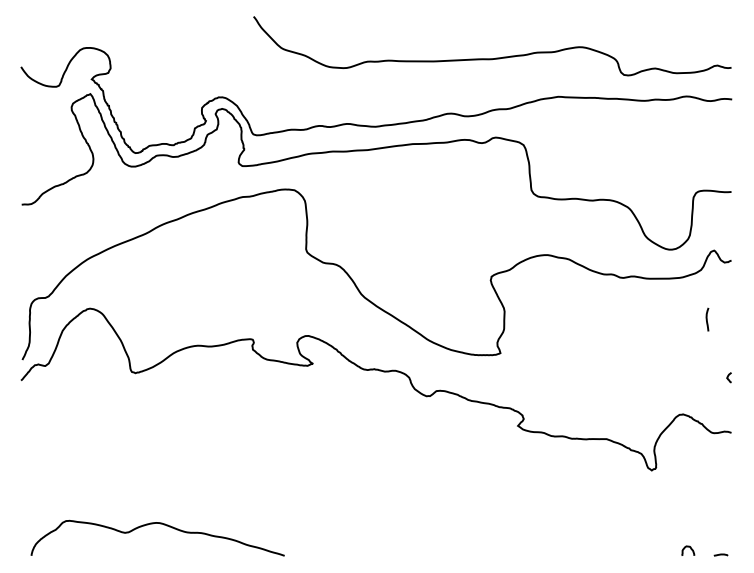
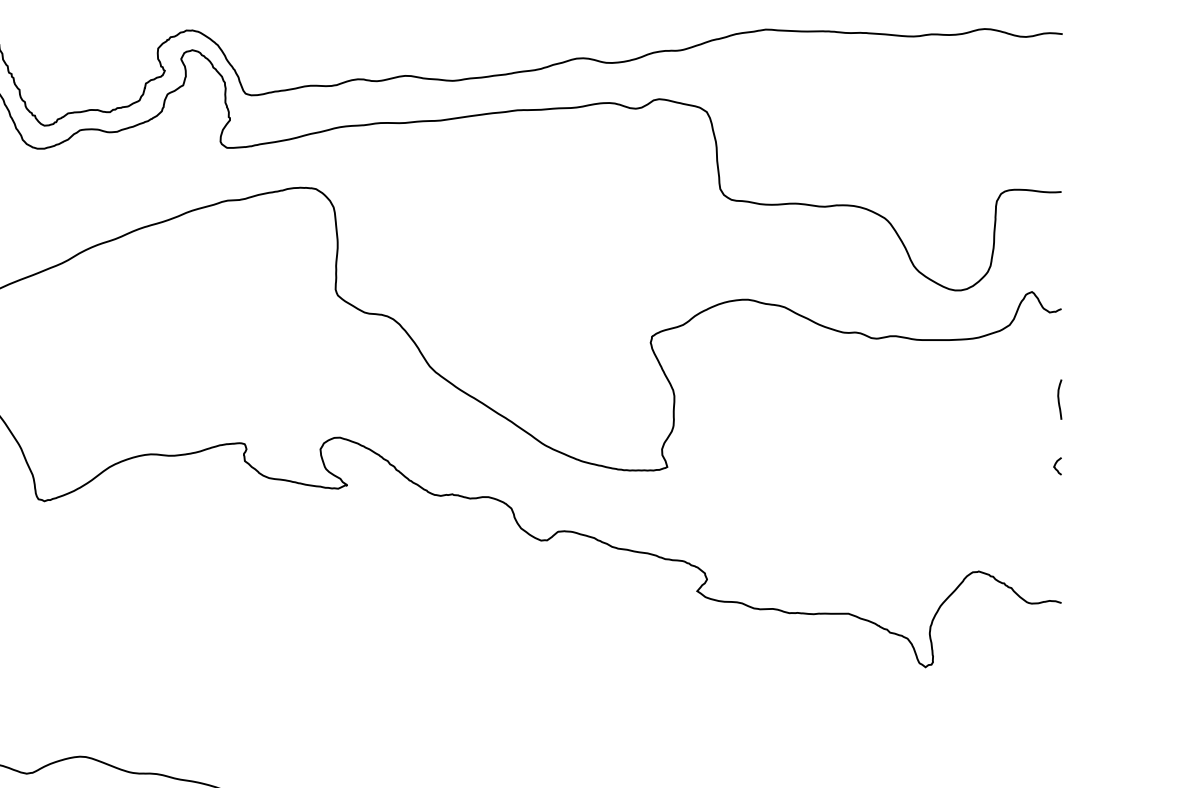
curve: (707, 319) -> (1059, 399), moved
curve: (728, 377) -> (1056, 465), moved

